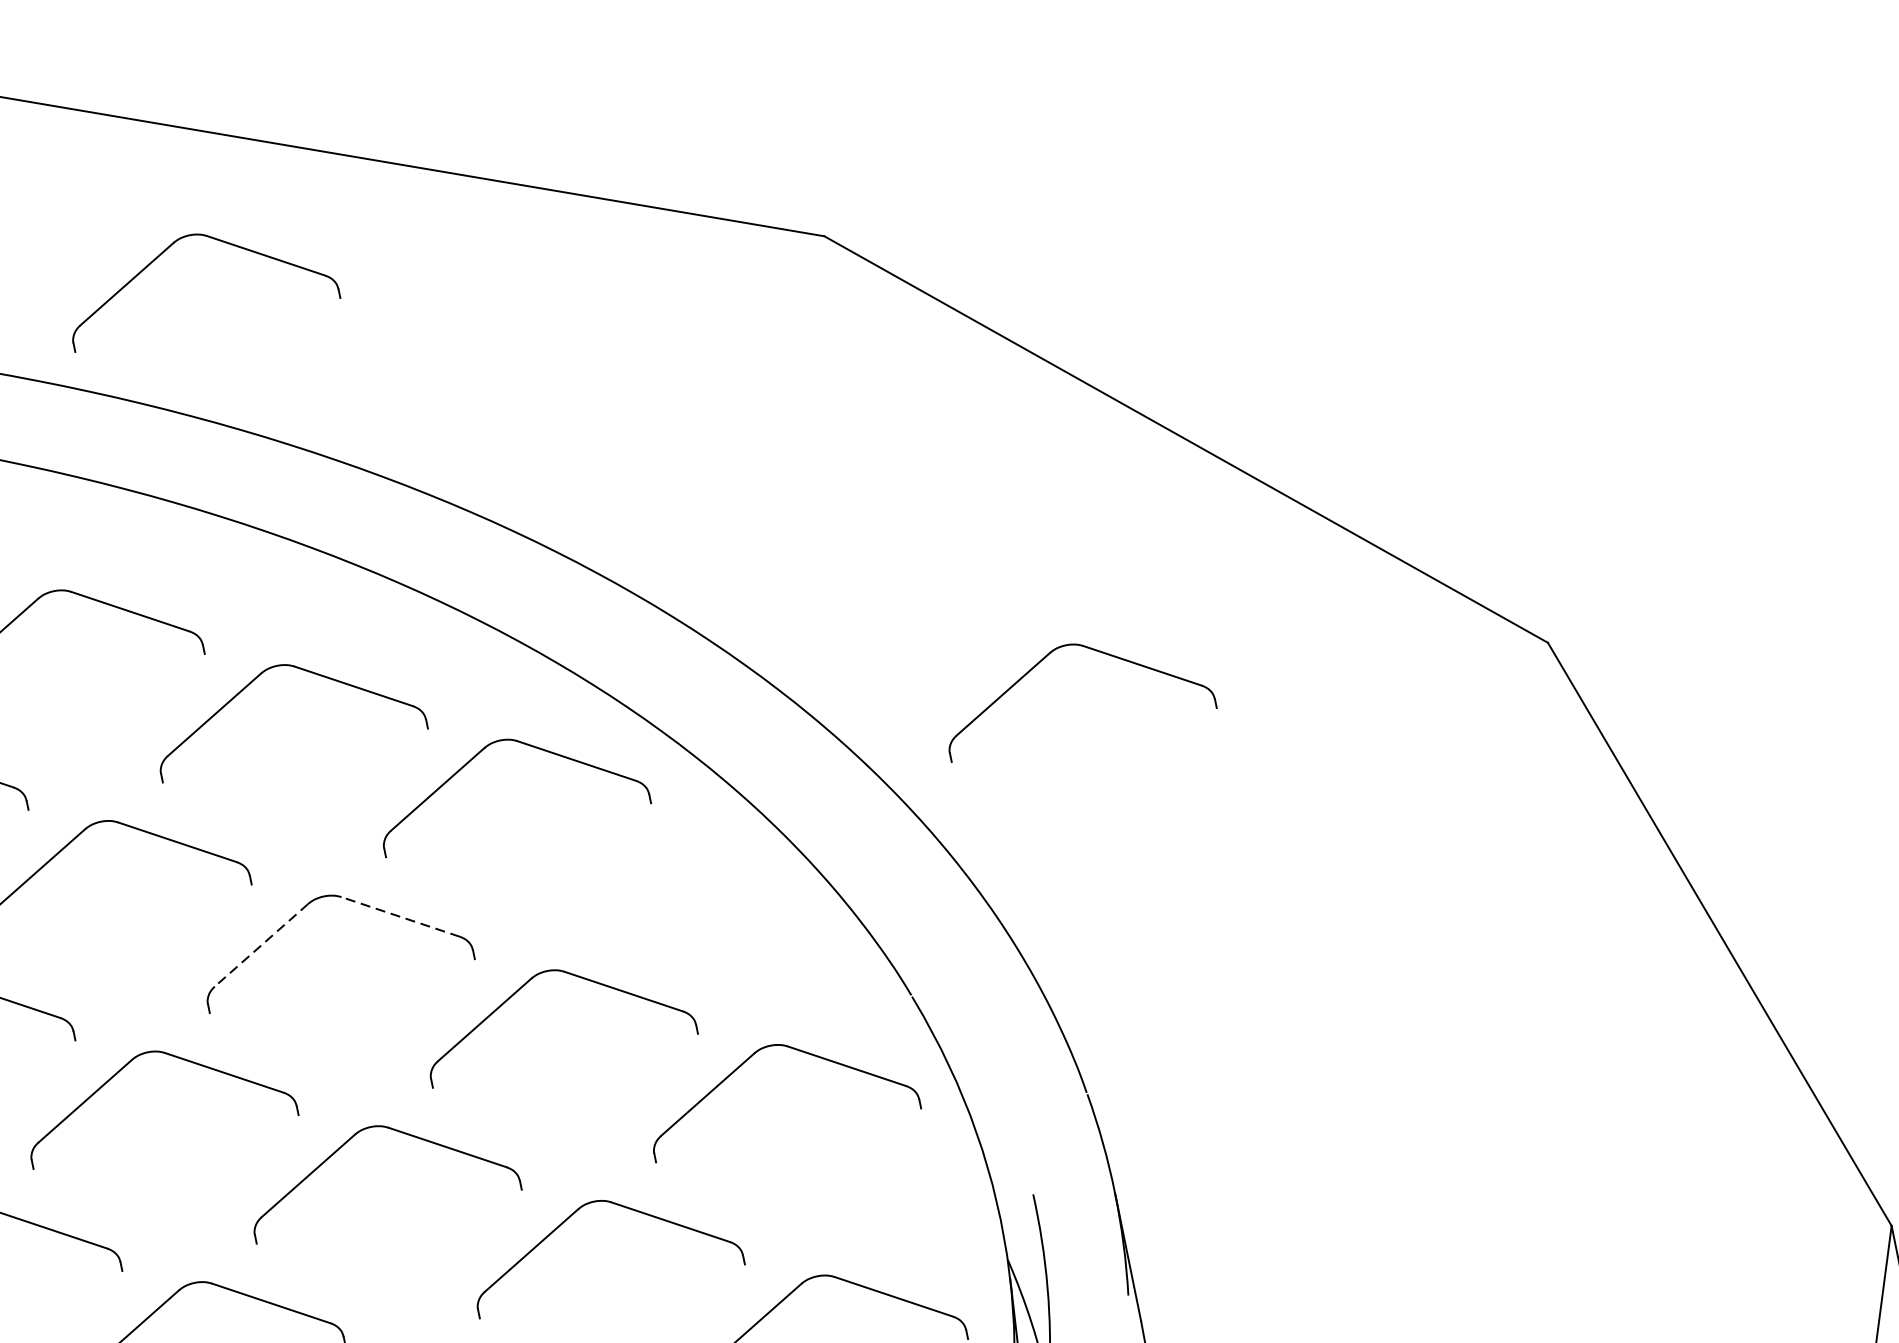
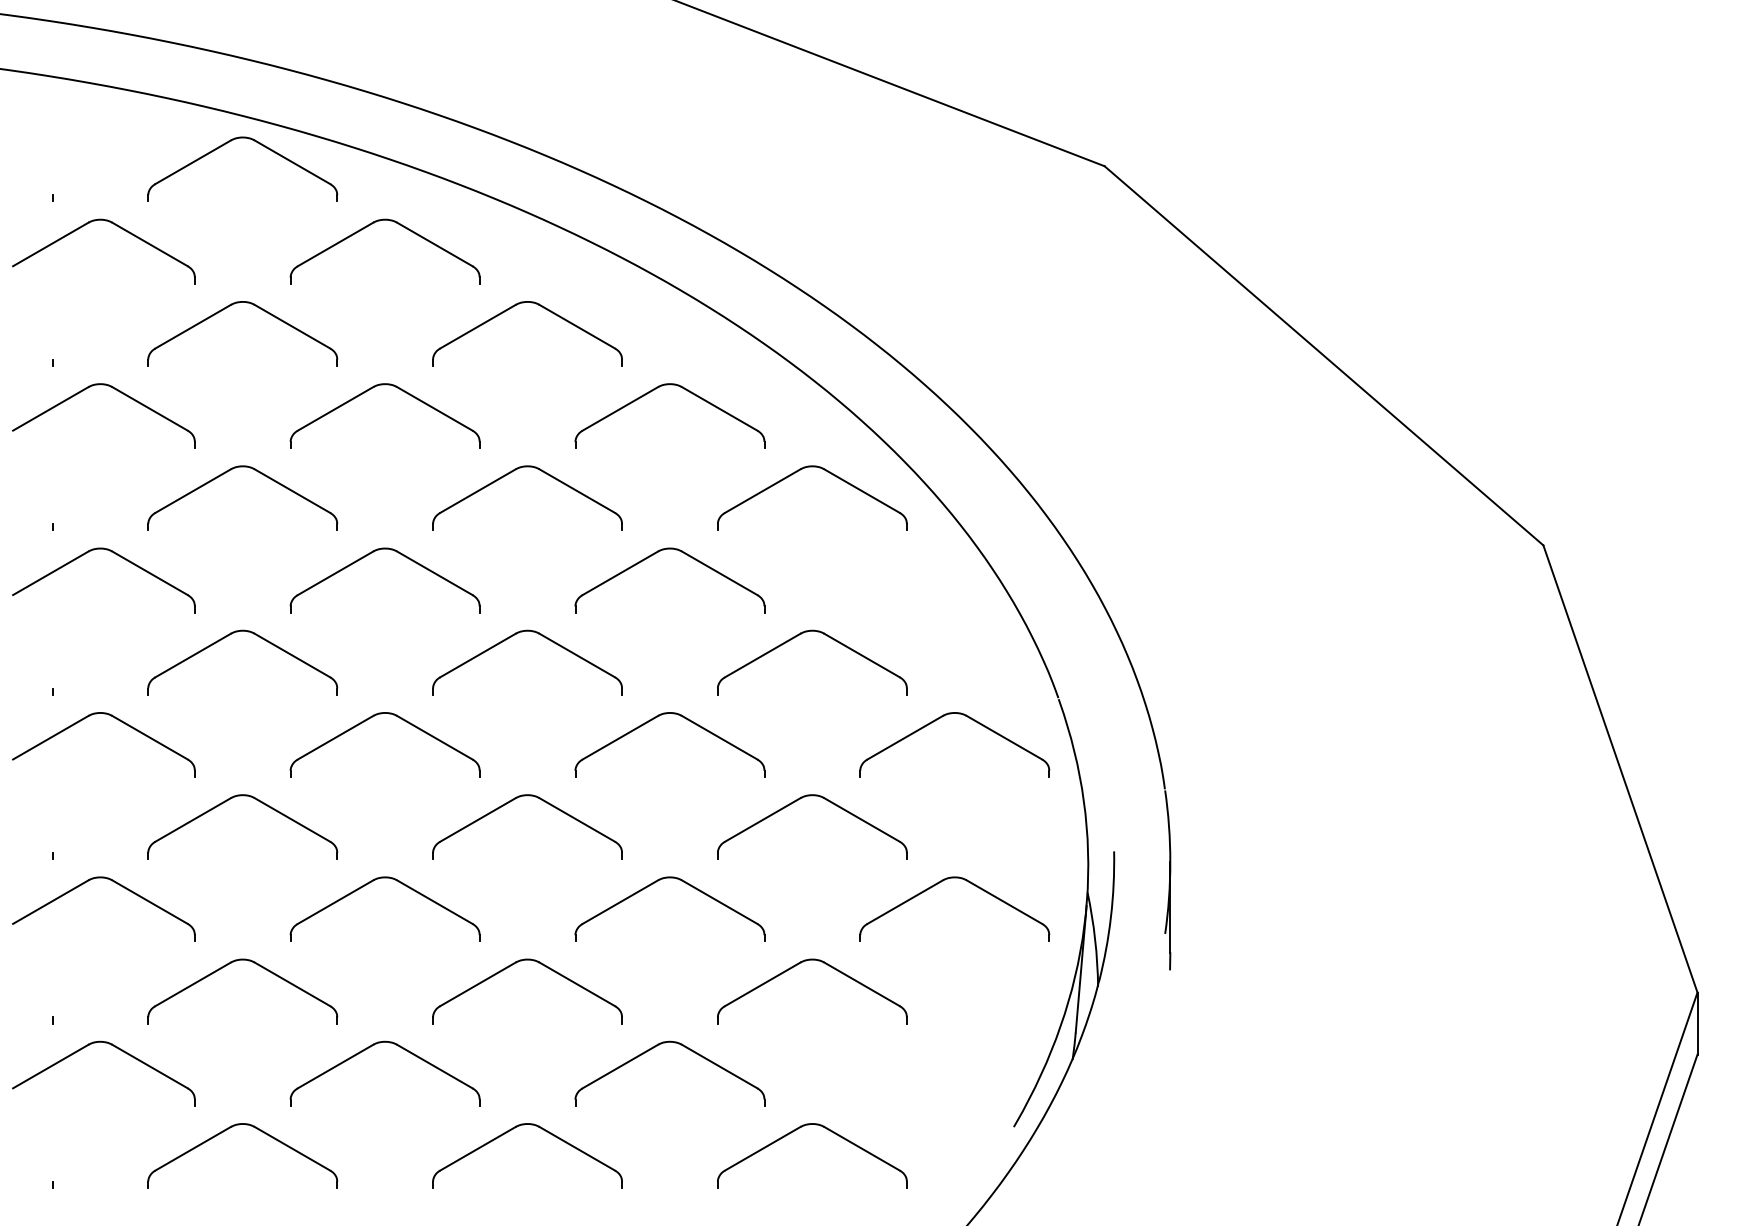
part: (172, 246) -> (656, 82), removed
part: (1046, 658) -> (1197, 486), removed
line: (400, 917) -> (719, 573), dashed -> solid
line: (261, 945) -> (620, 573), dashed -> solid

